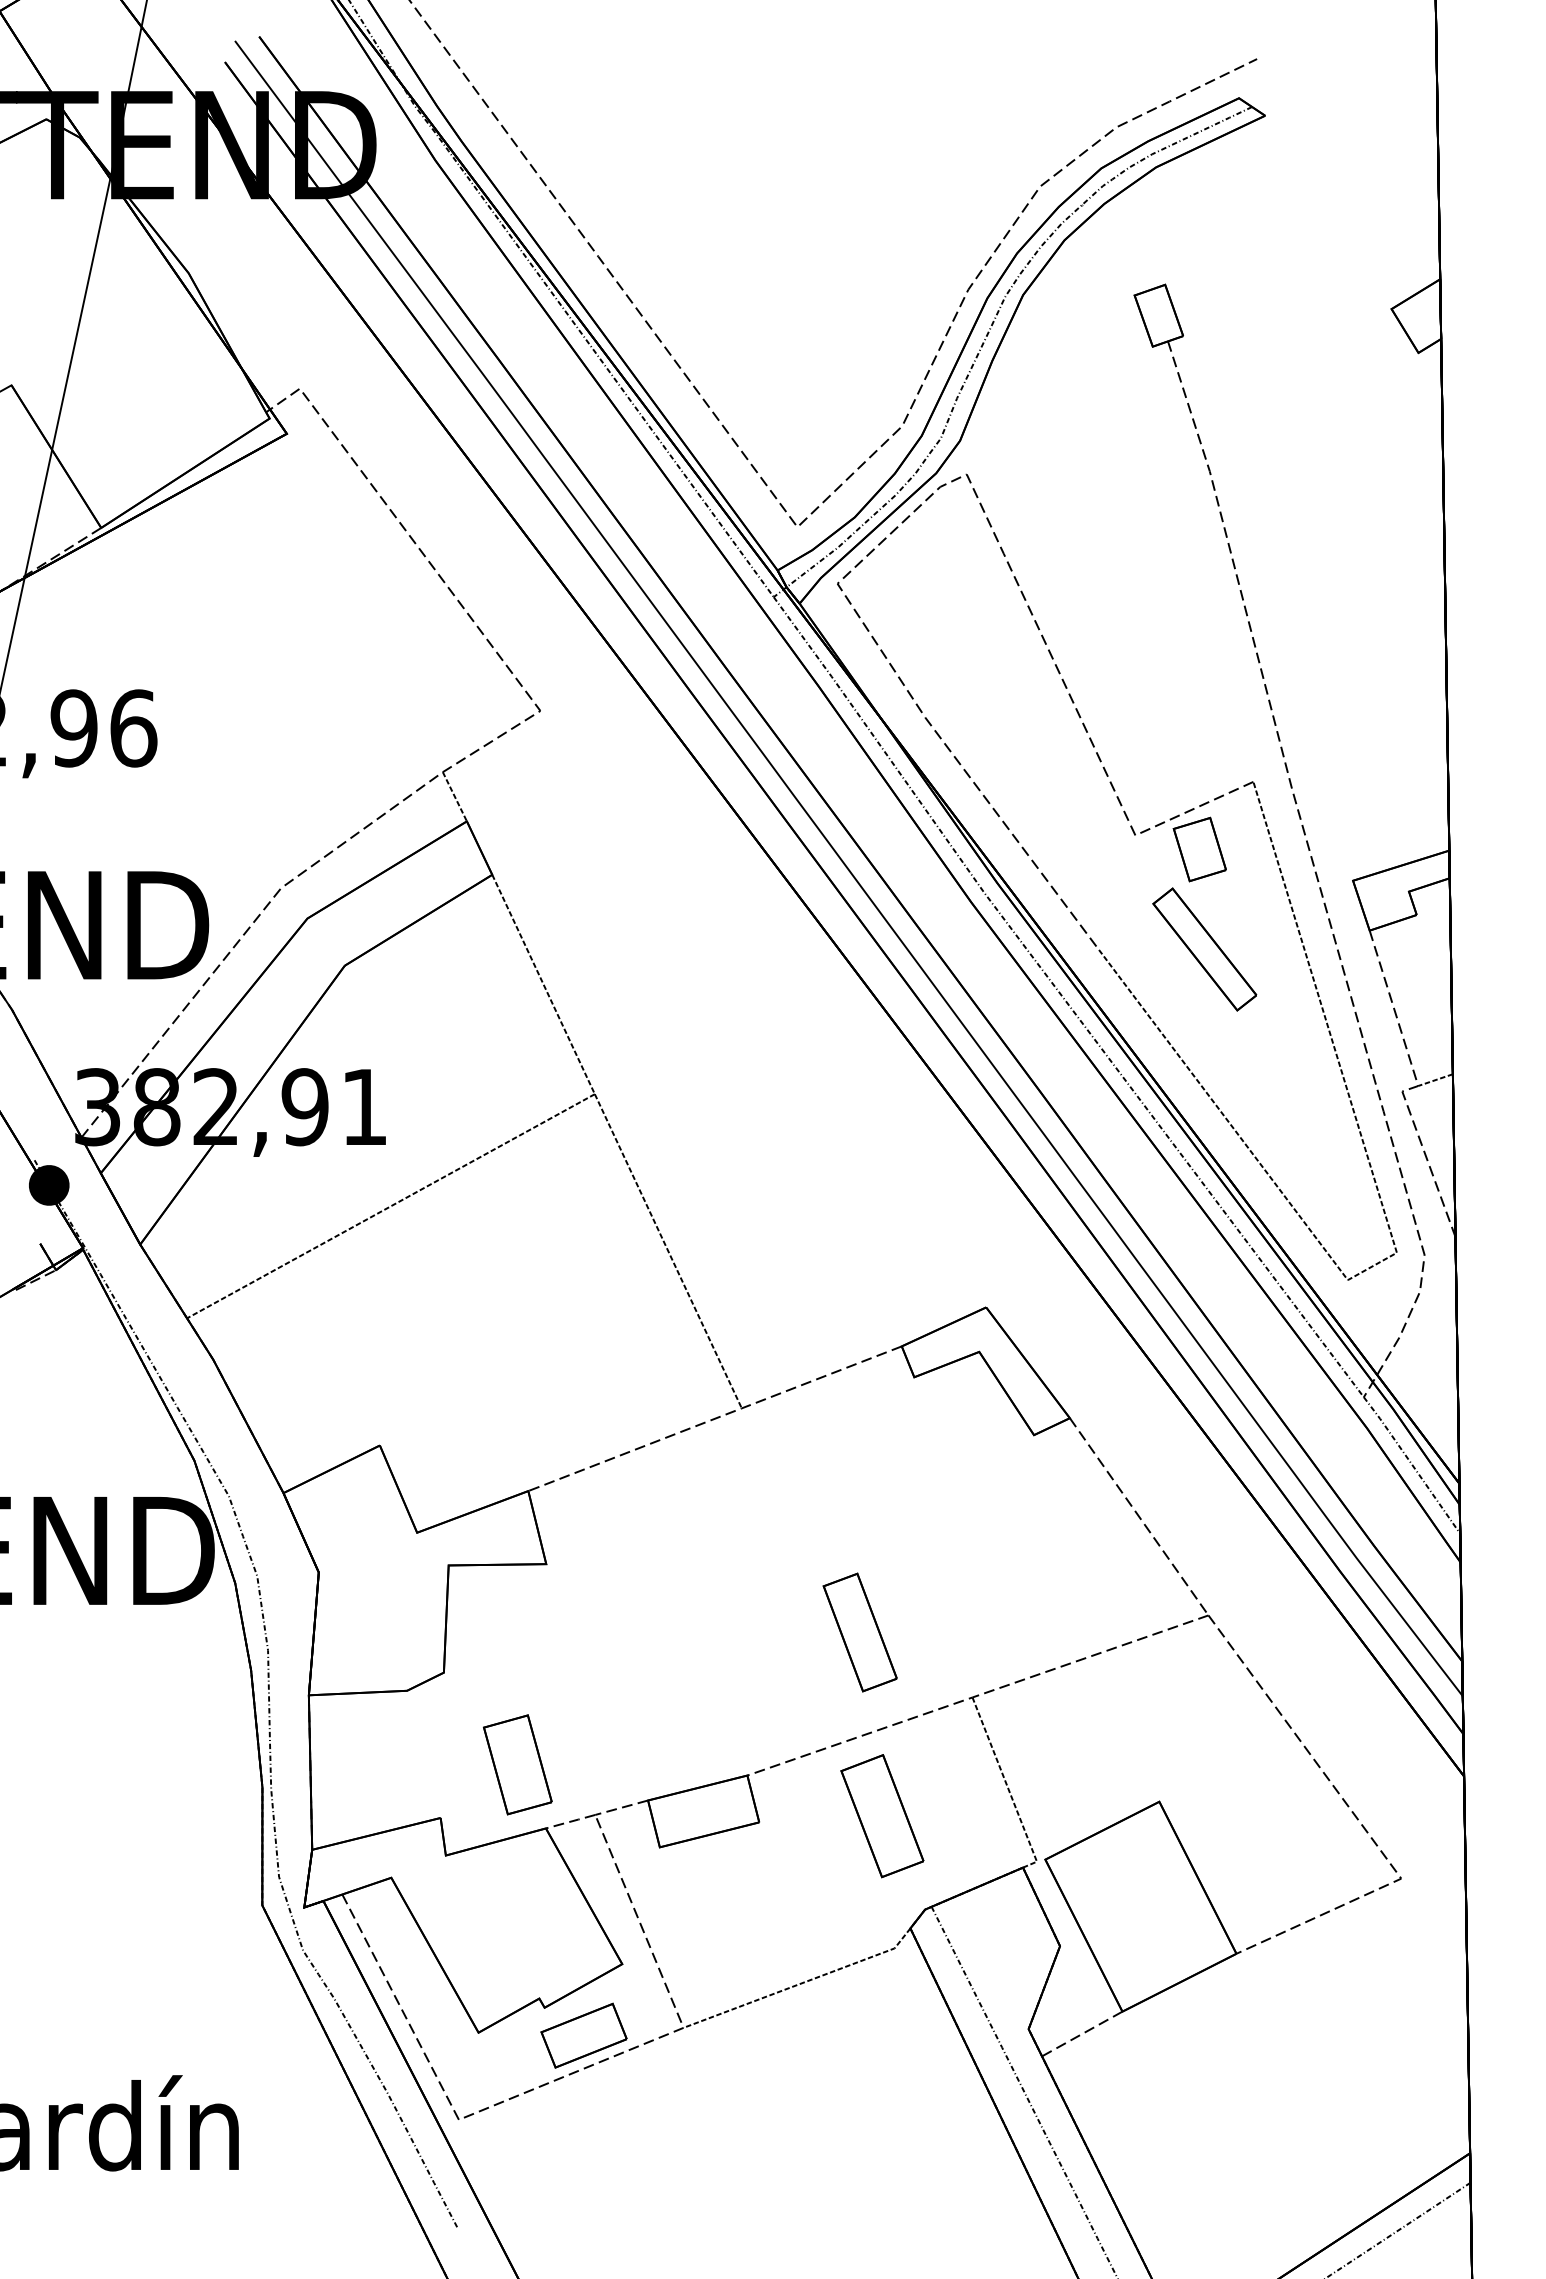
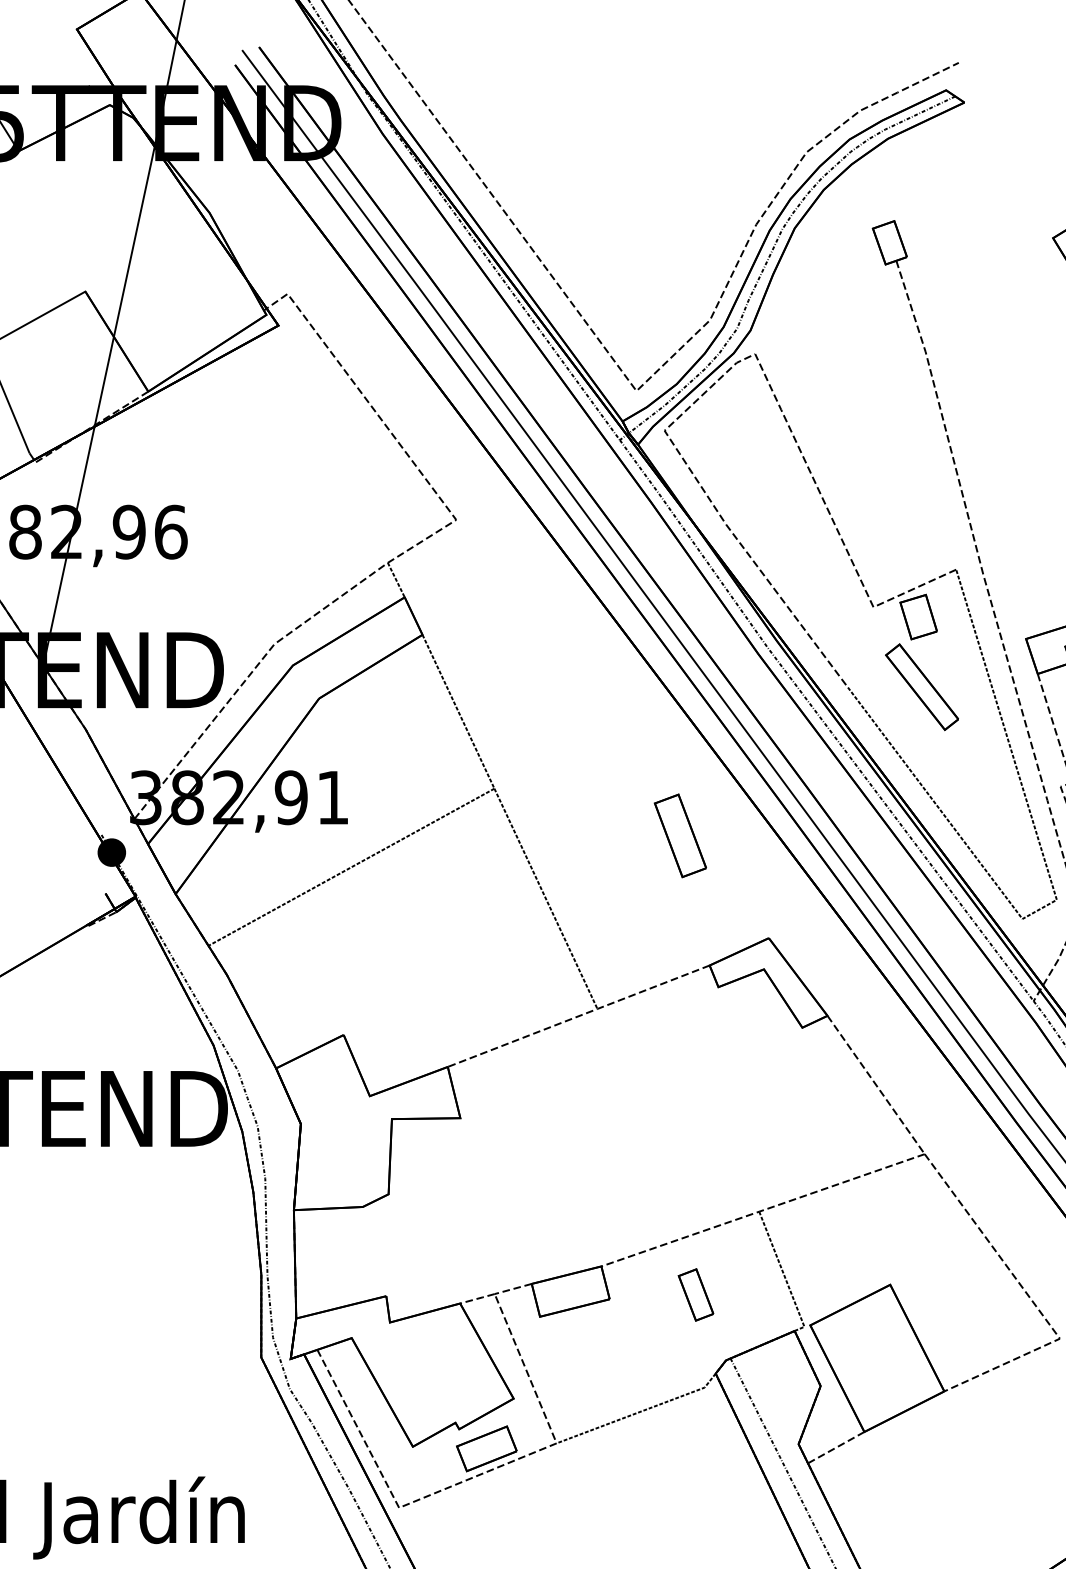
part: (859, 1632) -> (680, 835), moved
part: (517, 1764) -> (440, 1258), removed
part: (882, 1816) -> (696, 1295), size x0.6

